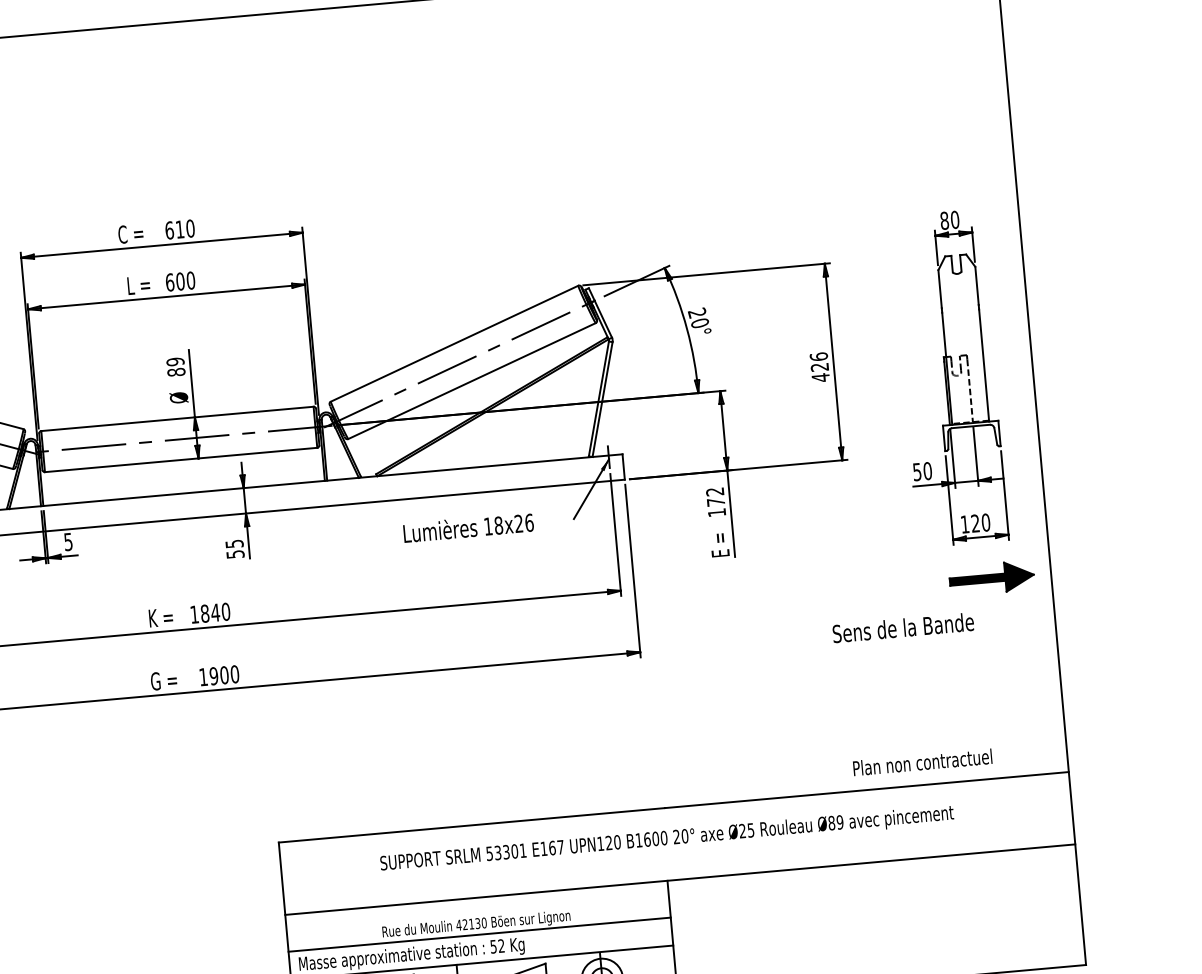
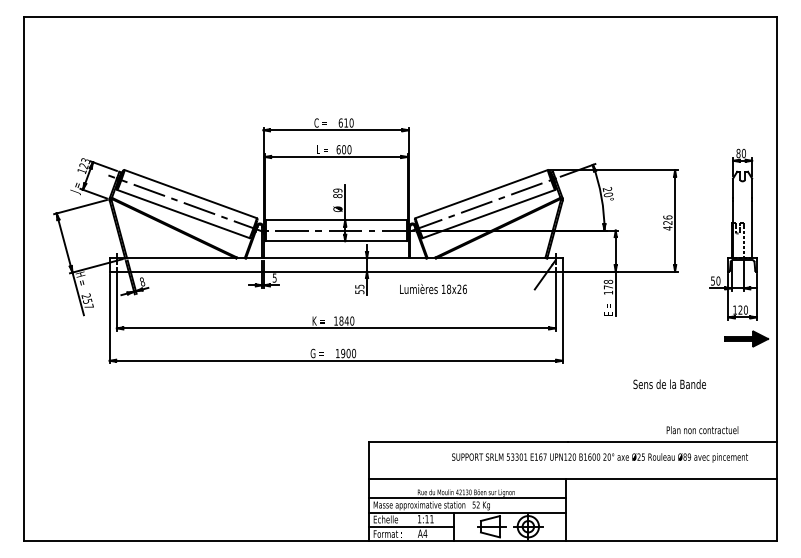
text: (715, 490) -> (608, 281), 172 -> 178
text: (468, 528) -> (433, 289), moved
text: (902, 628) -> (669, 384), moved
text: (666, 838) -> (599, 457), moved

